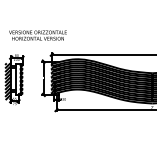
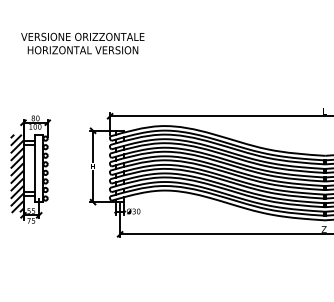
text: (37, 35) -> (81, 43), moved

